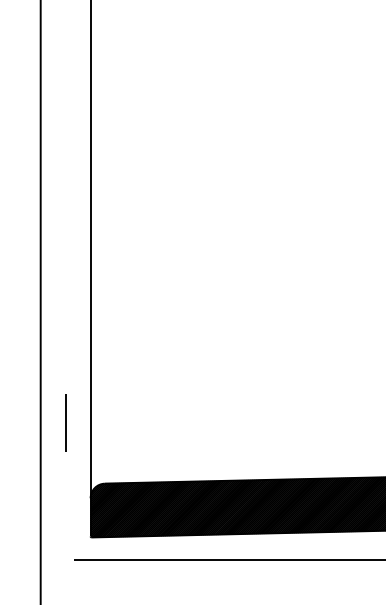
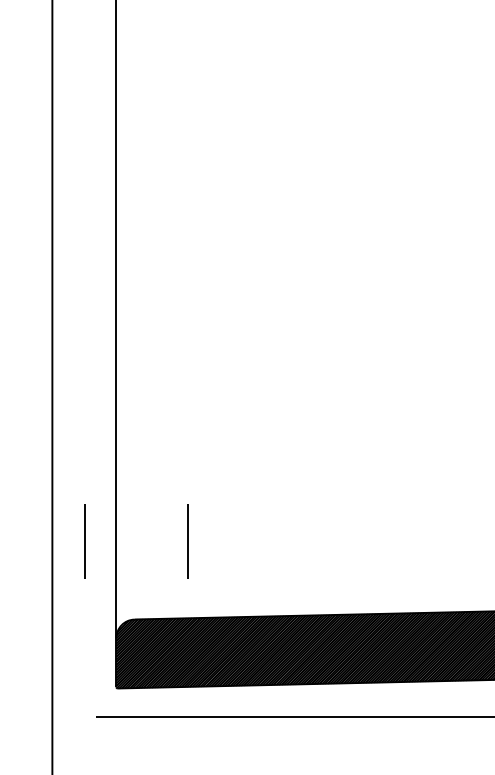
line: (146, 422) -> (187, 541), added

